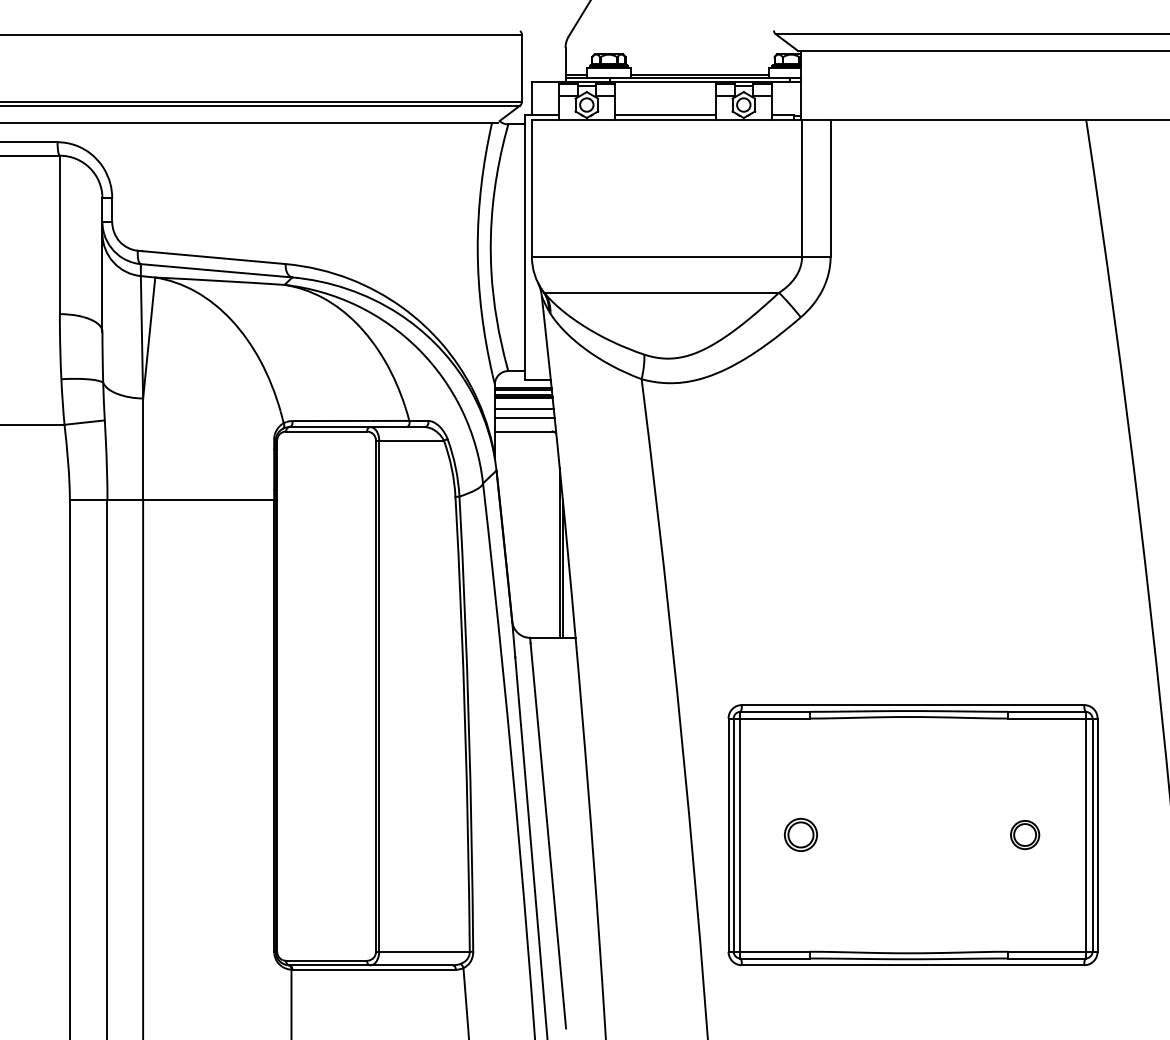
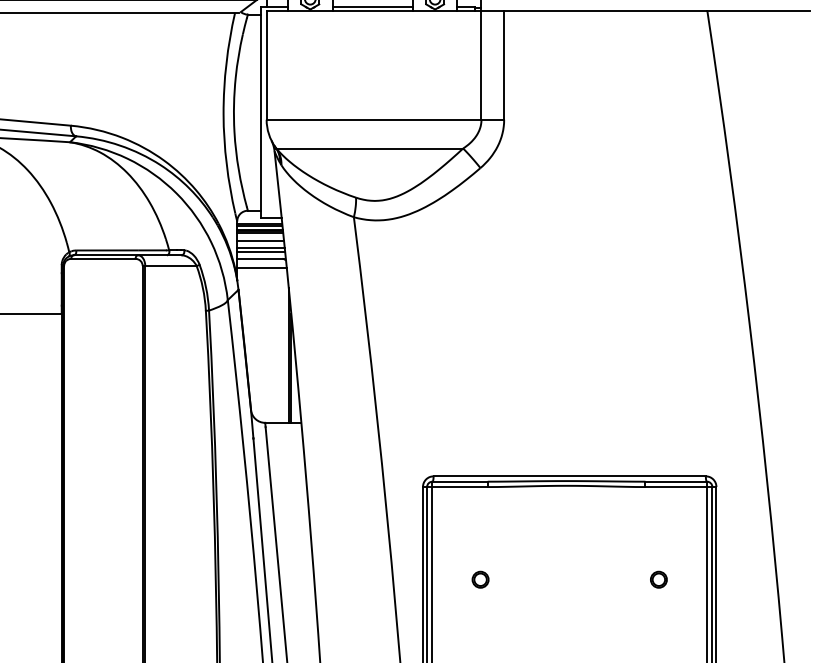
line: (524, 422) -> (260, 251), added
line: (525, 442) -> (261, 267), added
part: (800, 835) -> (480, 580), size x0.62
part: (1025, 835) -> (659, 580), size x0.71

